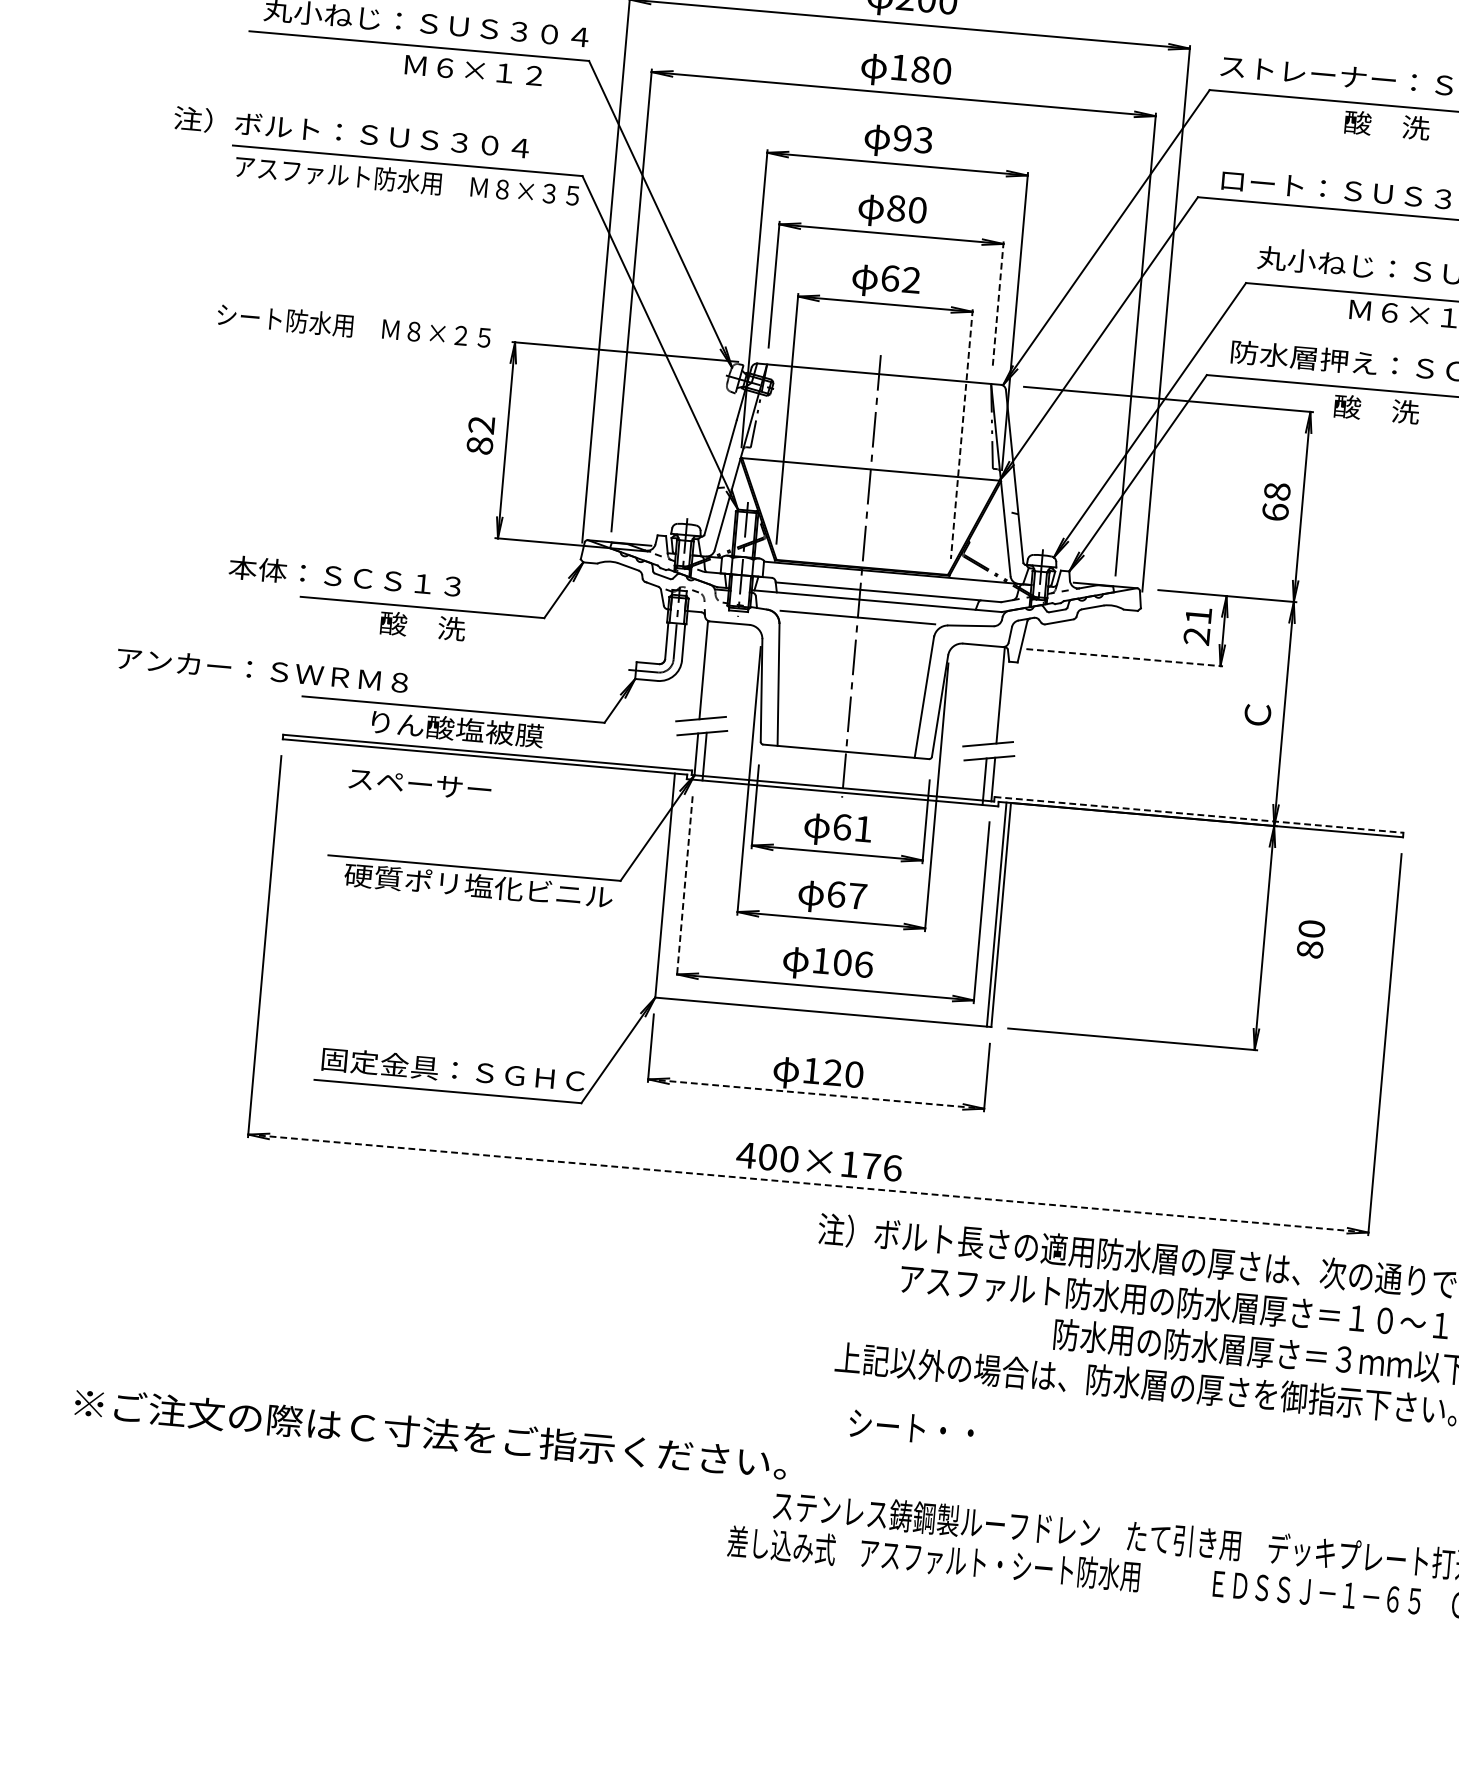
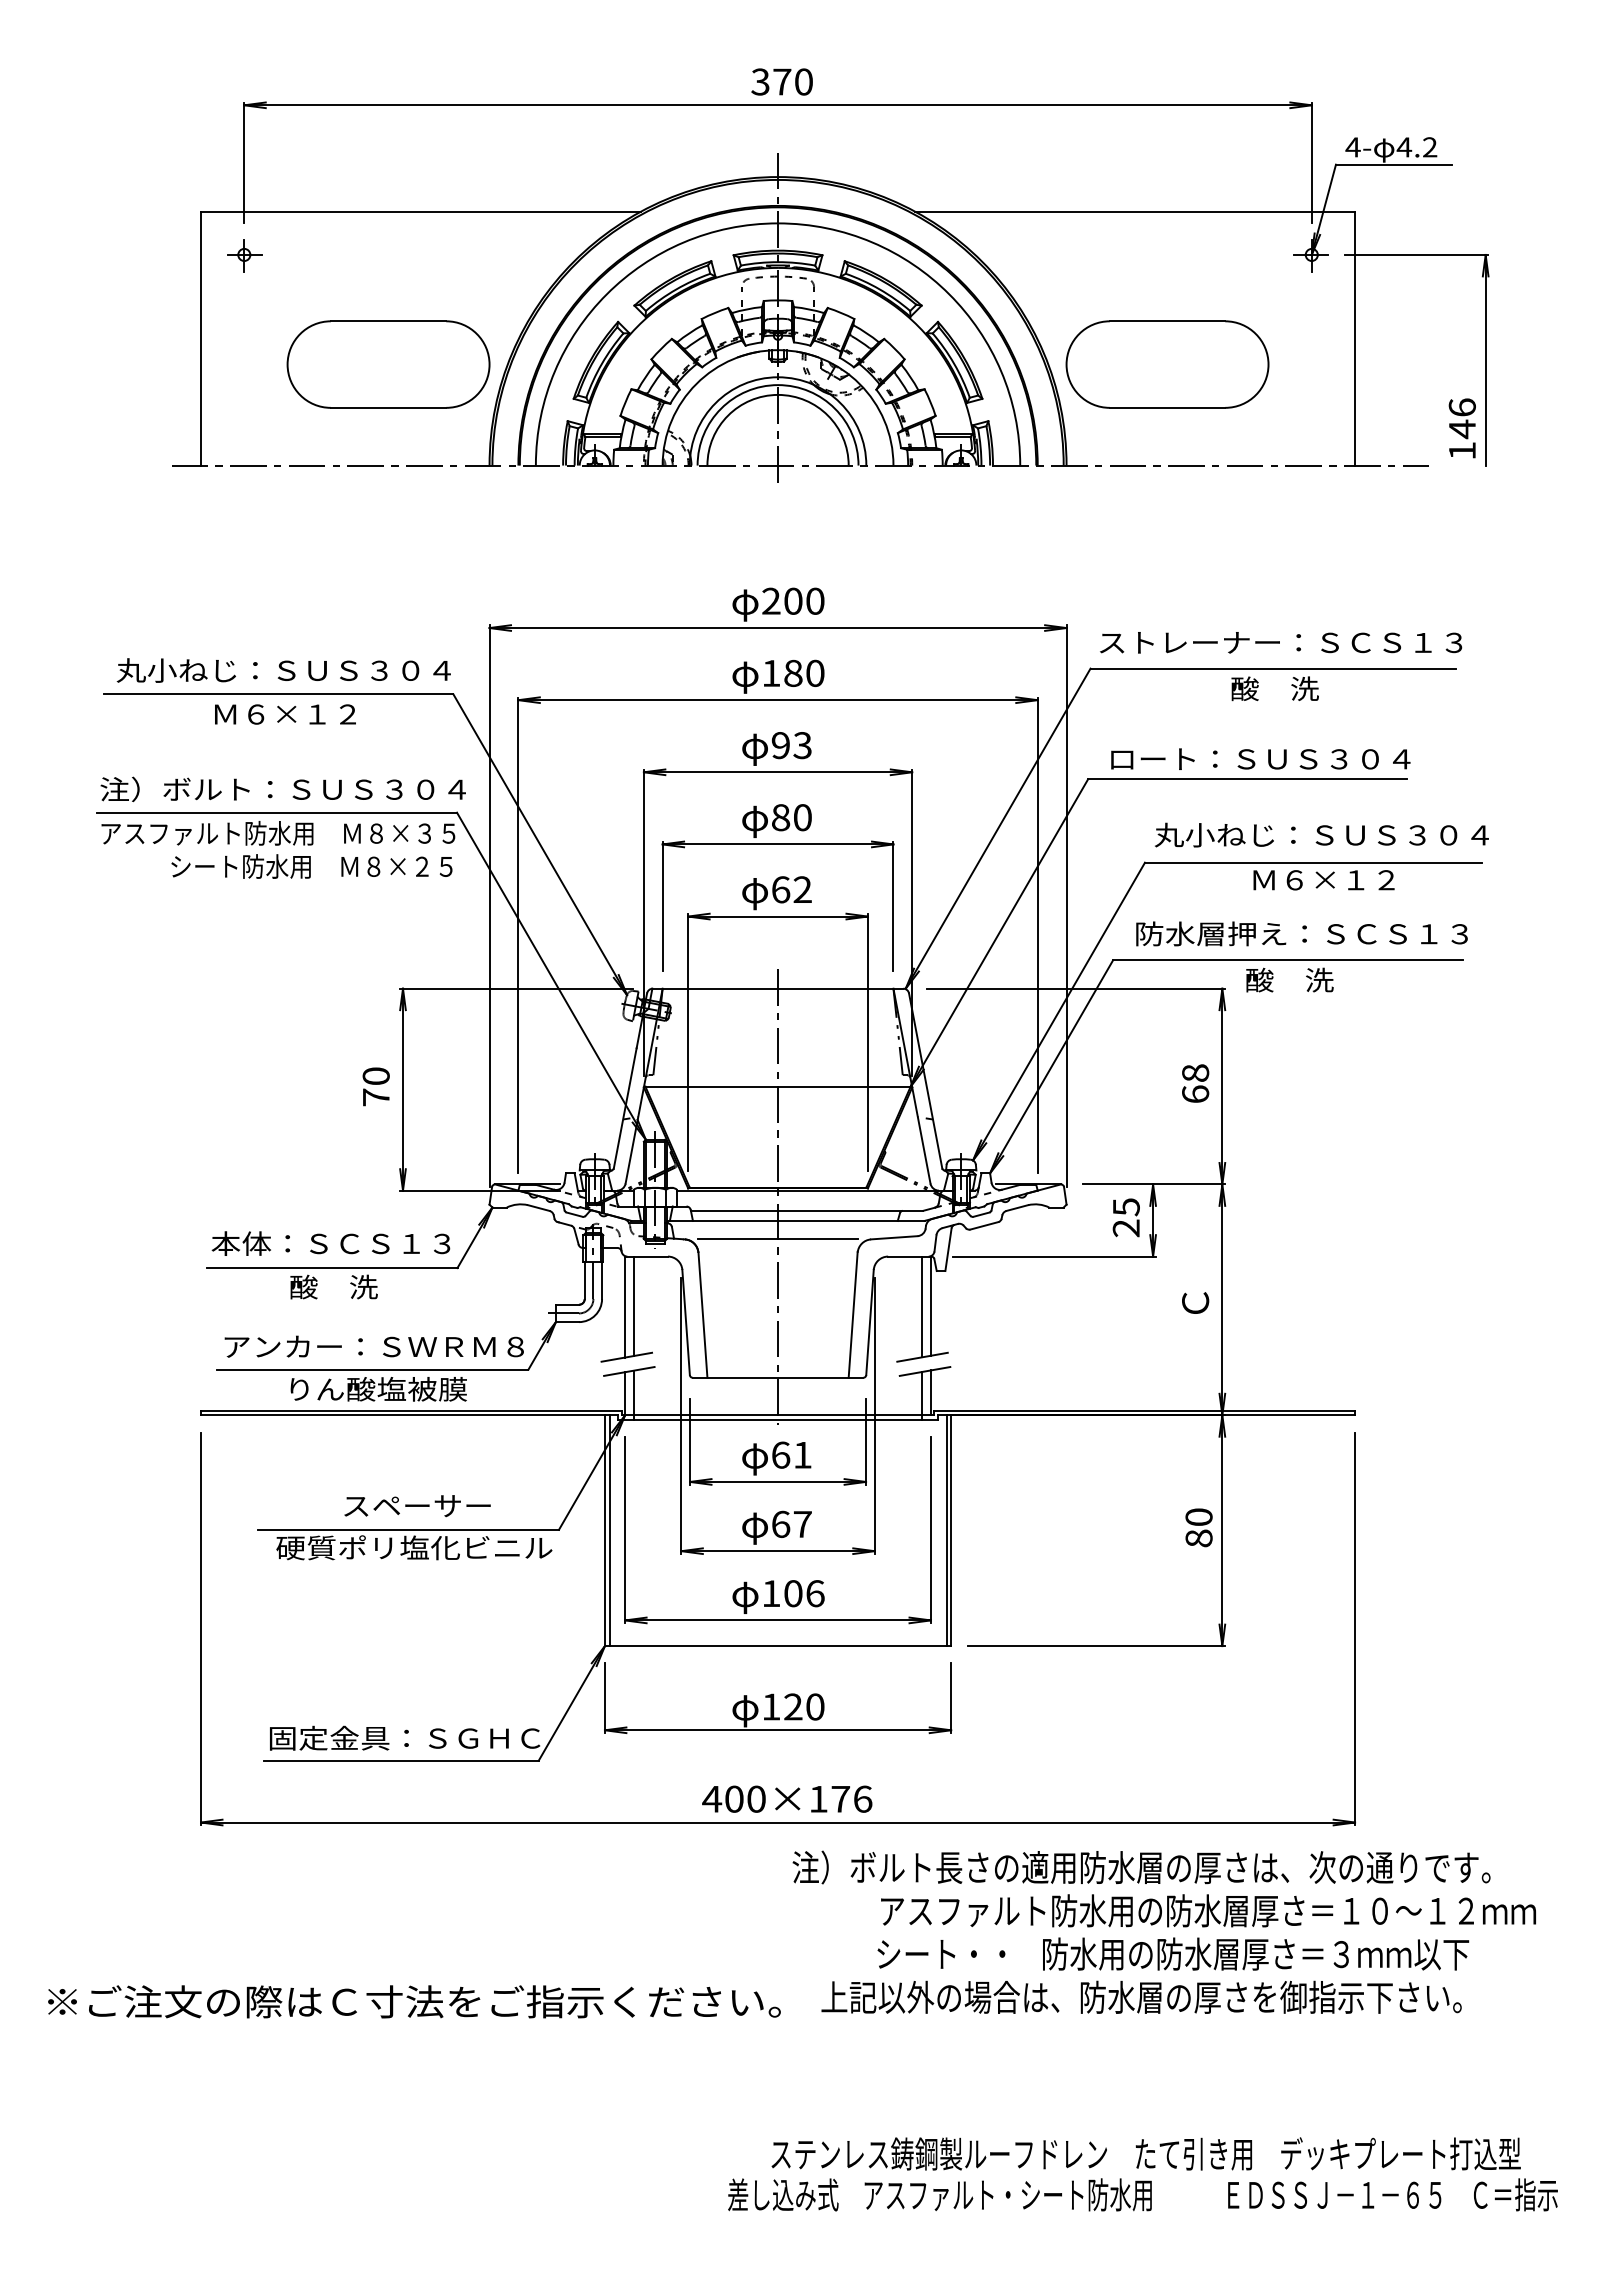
text: (473, 70) -> (285, 714), moved
text: (350, 133) -> (282, 789), moved
line: (998, 304) -> (893, 906), dashed -> solid
text: (353, 326) -> (311, 866), moved
text: (480, 434) -> (375, 1086), 82 -> 70
line: (961, 434) -> (867, 1042), dashed -> solid
text: (344, 576) -> (330, 1243), moved
text: (1198, 616) -> (1126, 1207), 21 -> 25
line: (1124, 657) -> (1054, 1256), dashed -> solid
text: (261, 670) -> (373, 1346), moved
line: (711, 670) -> (633, 1306), added
line: (992, 694) -> (922, 1306), added
text: (420, 784) -> (417, 1506), moved
line: (1199, 814) -> (1144, 1410), dashed -> solid
line: (669, 885) -> (609, 1530), added
line: (685, 887) -> (625, 1530), dashed -> solid
text: (1310, 938) -> (1198, 1527), moved
line: (816, 1094) -> (778, 1730), dashed -> solid
line: (808, 1183) -> (778, 1822), dashed -> solid
text: (911, 1428) -> (941, 1954), moved
text: (430, 1433) -> (414, 2001), moved

